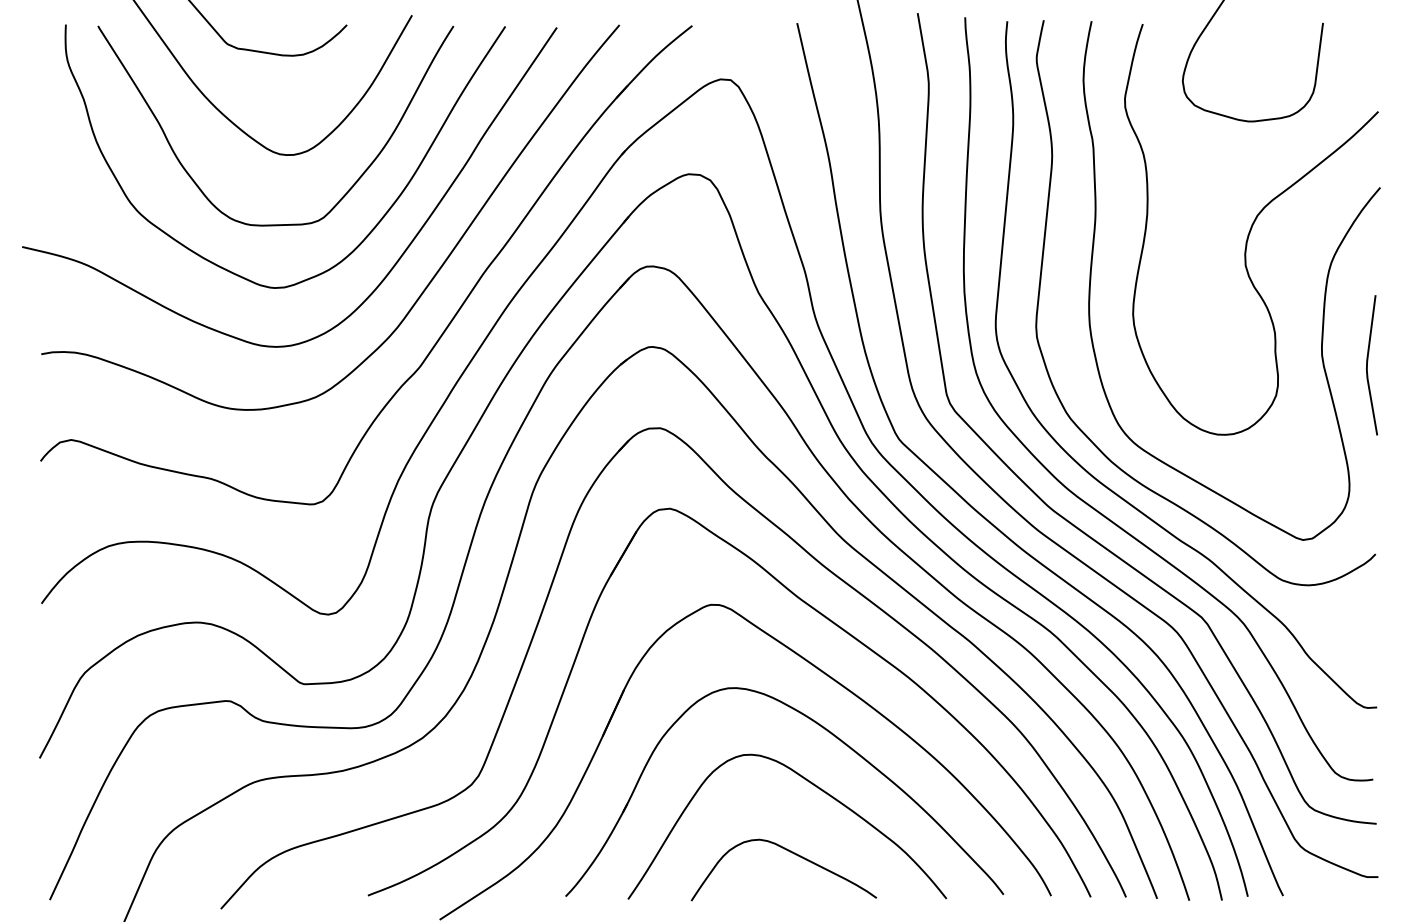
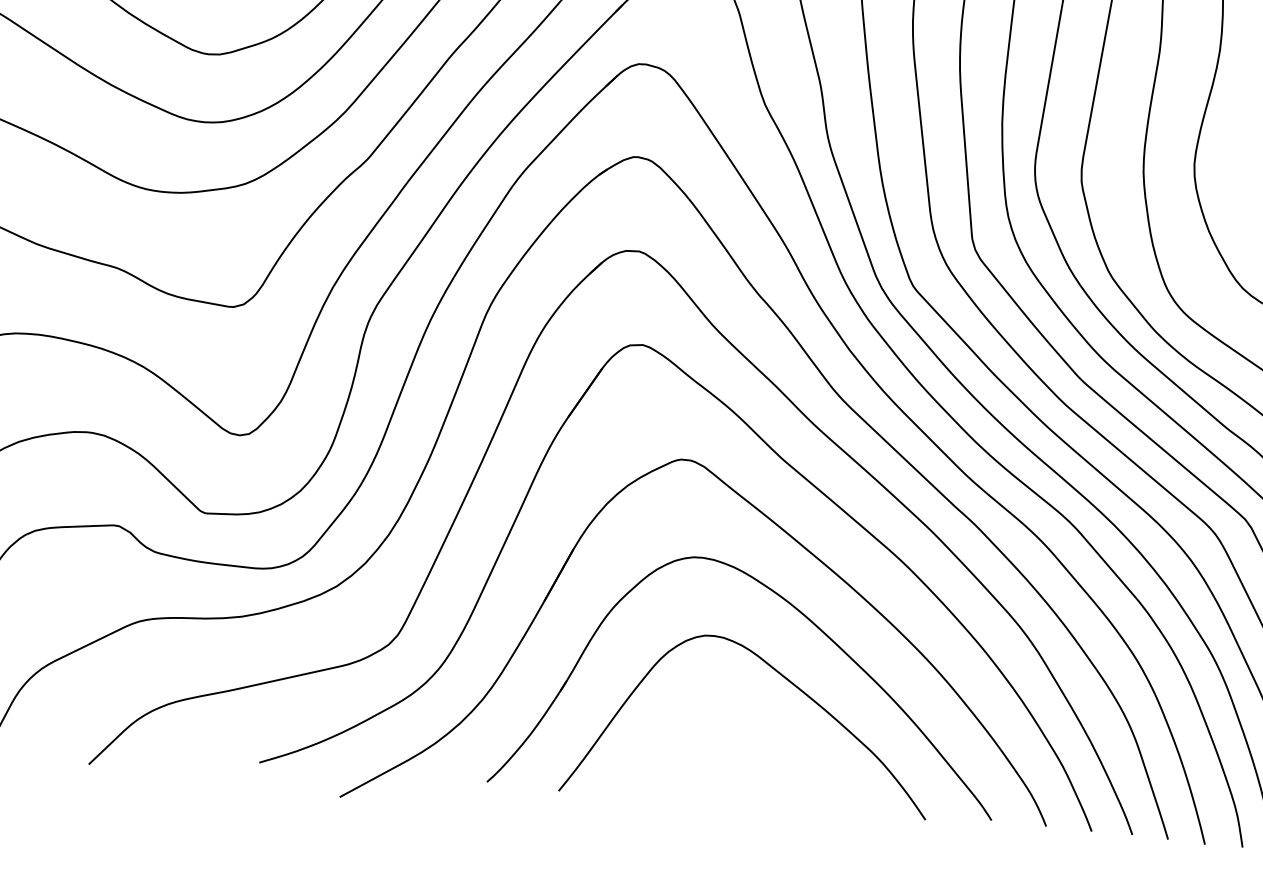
curve: (792, 853) -> (752, 753), removed

